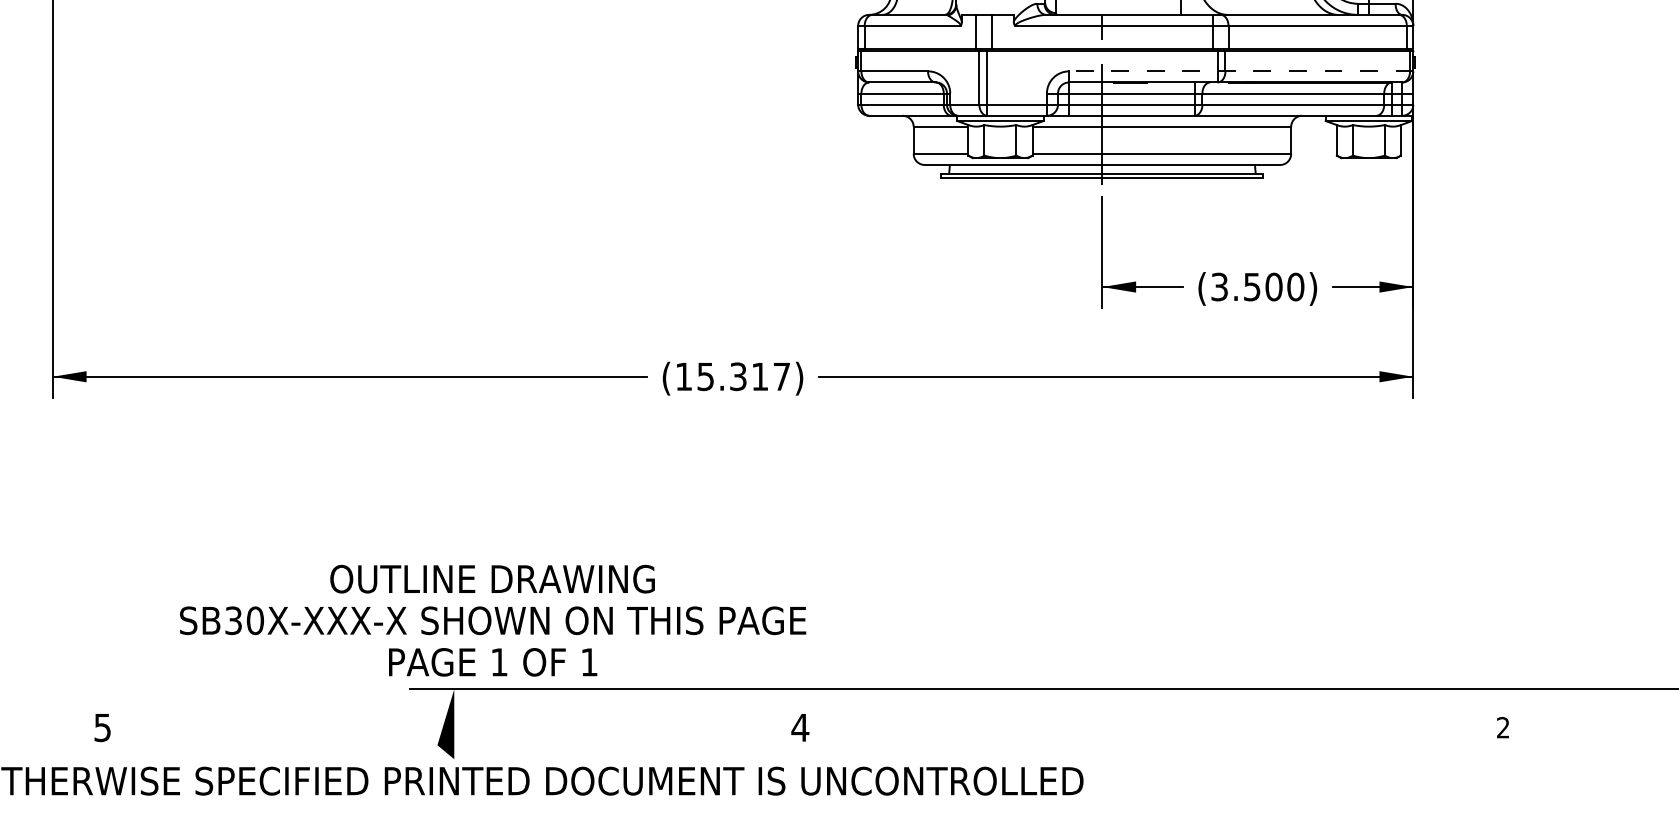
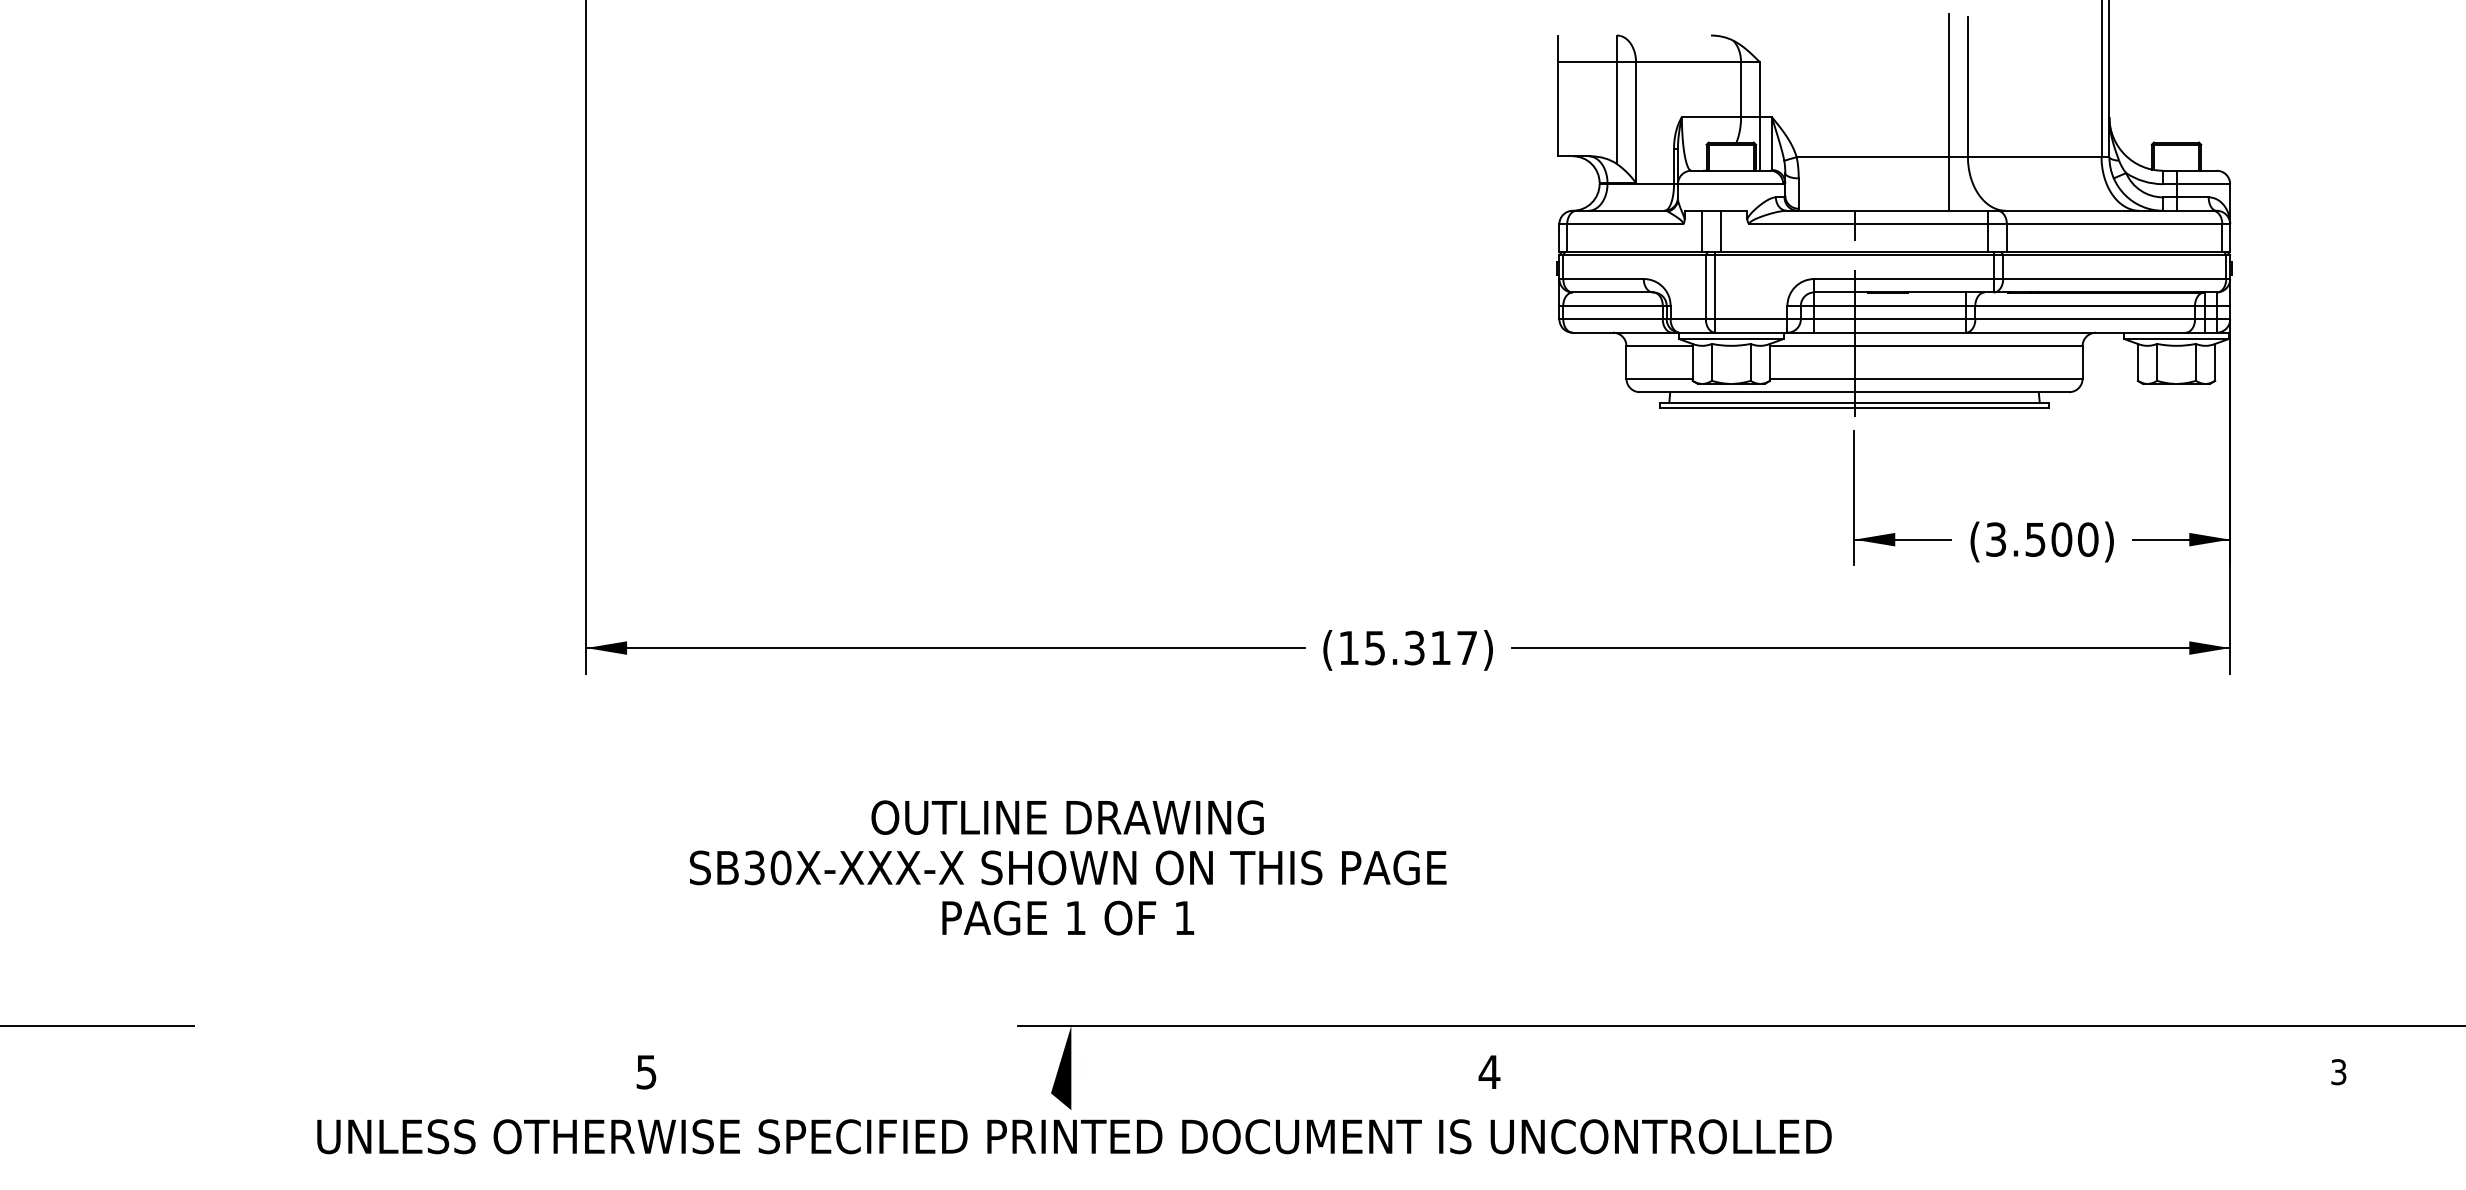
line: (1241, 71) -> (2022, 279), dashed -> solid
text: (493, 620) -> (1068, 867), moved
text: (1502, 728) -> (2338, 1072), 2 -> 3

